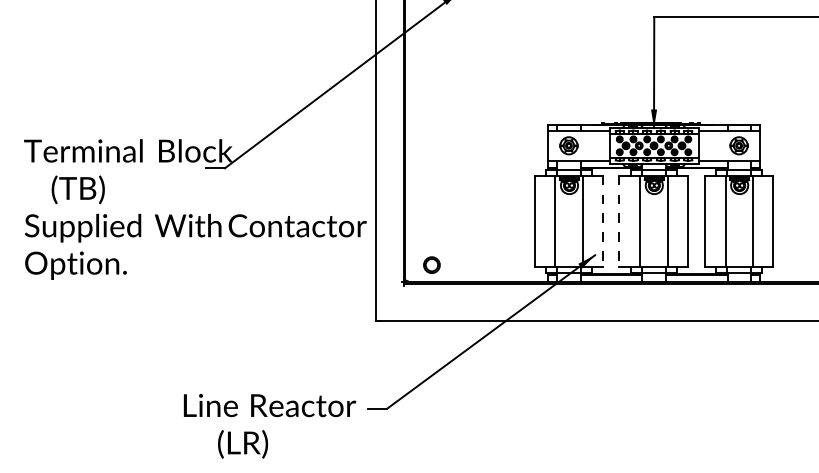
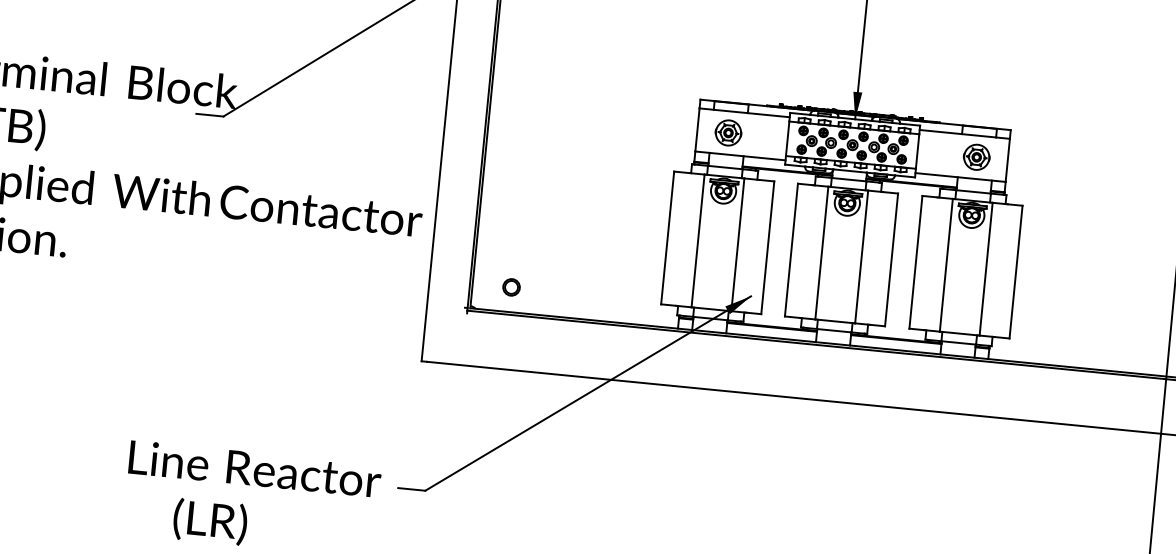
line: (603, 221) -> (768, 248), dashed -> solid
line: (619, 221) -> (791, 250), dashed -> solid
circle: (431, 264) -> (510, 286), size x0.71

